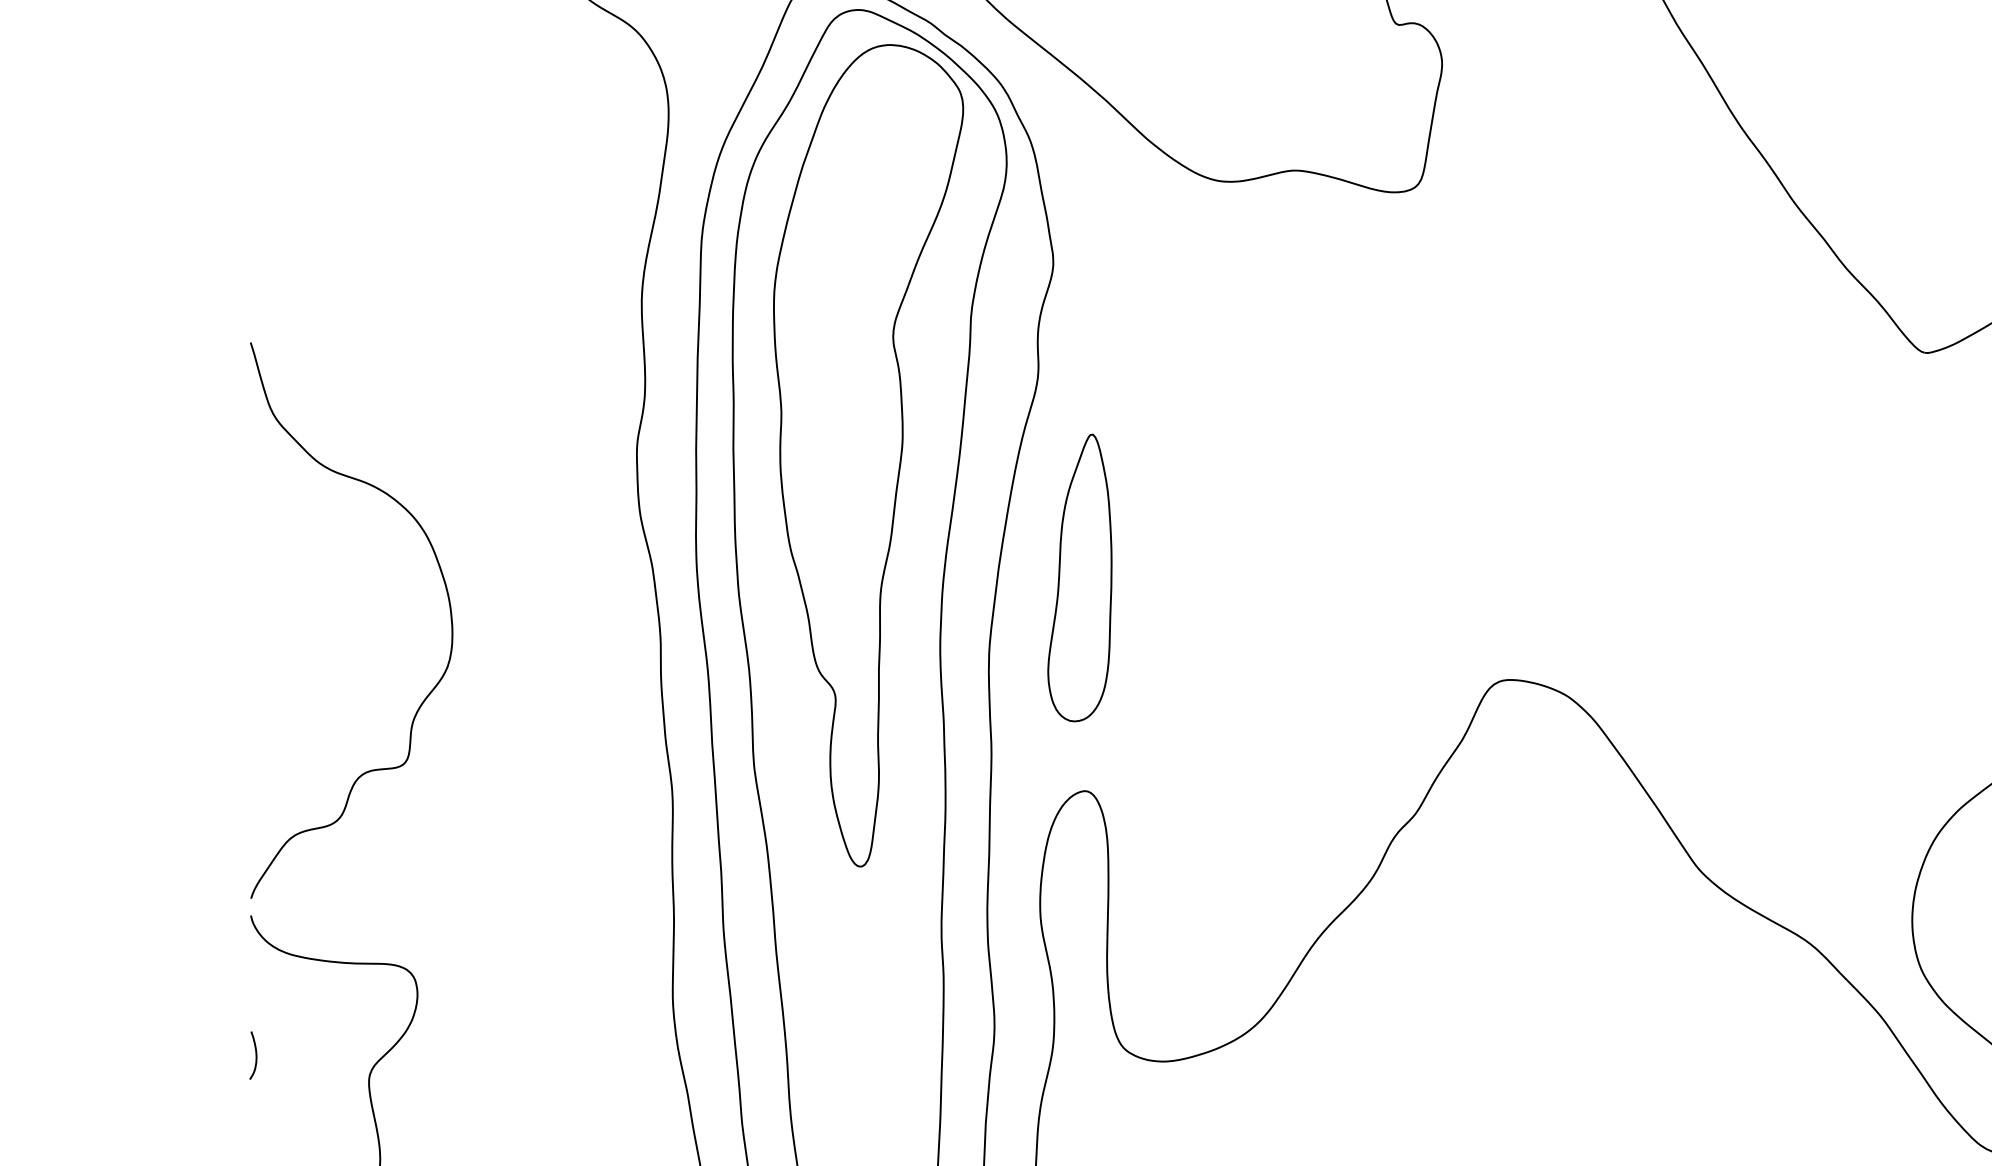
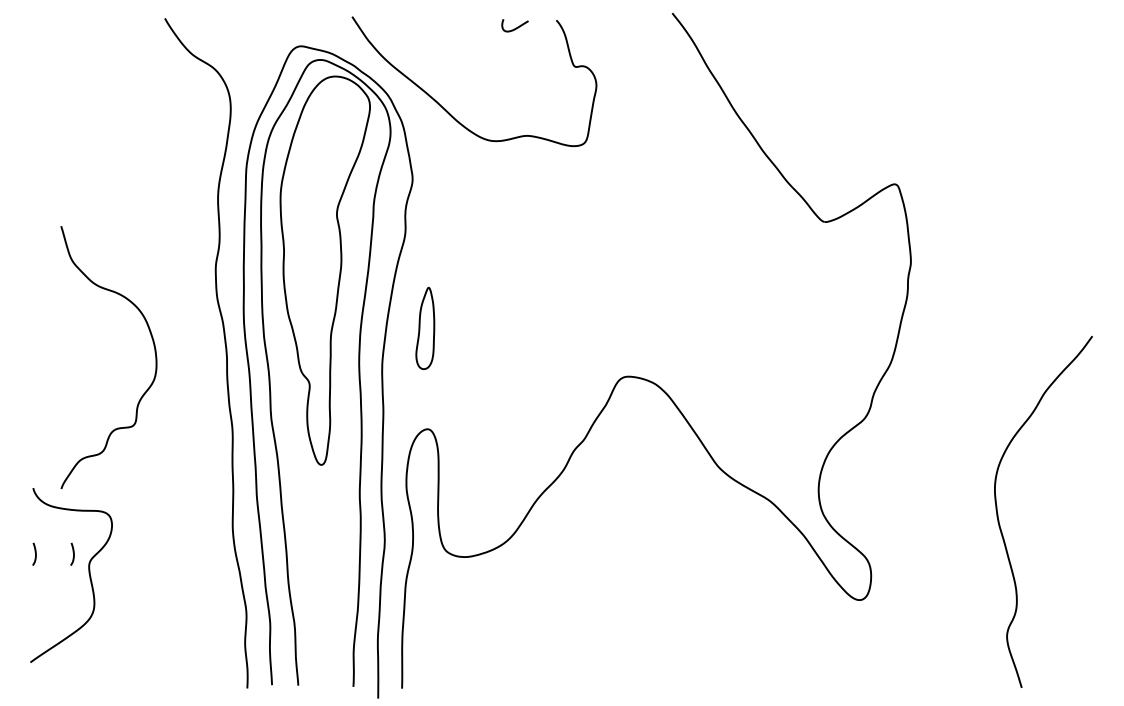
part: (1080, 578) -> (425, 328), size x0.6
curve: (448, 609) -> (154, 352), moved
curve: (333, 1051) -> (72, 552), added

